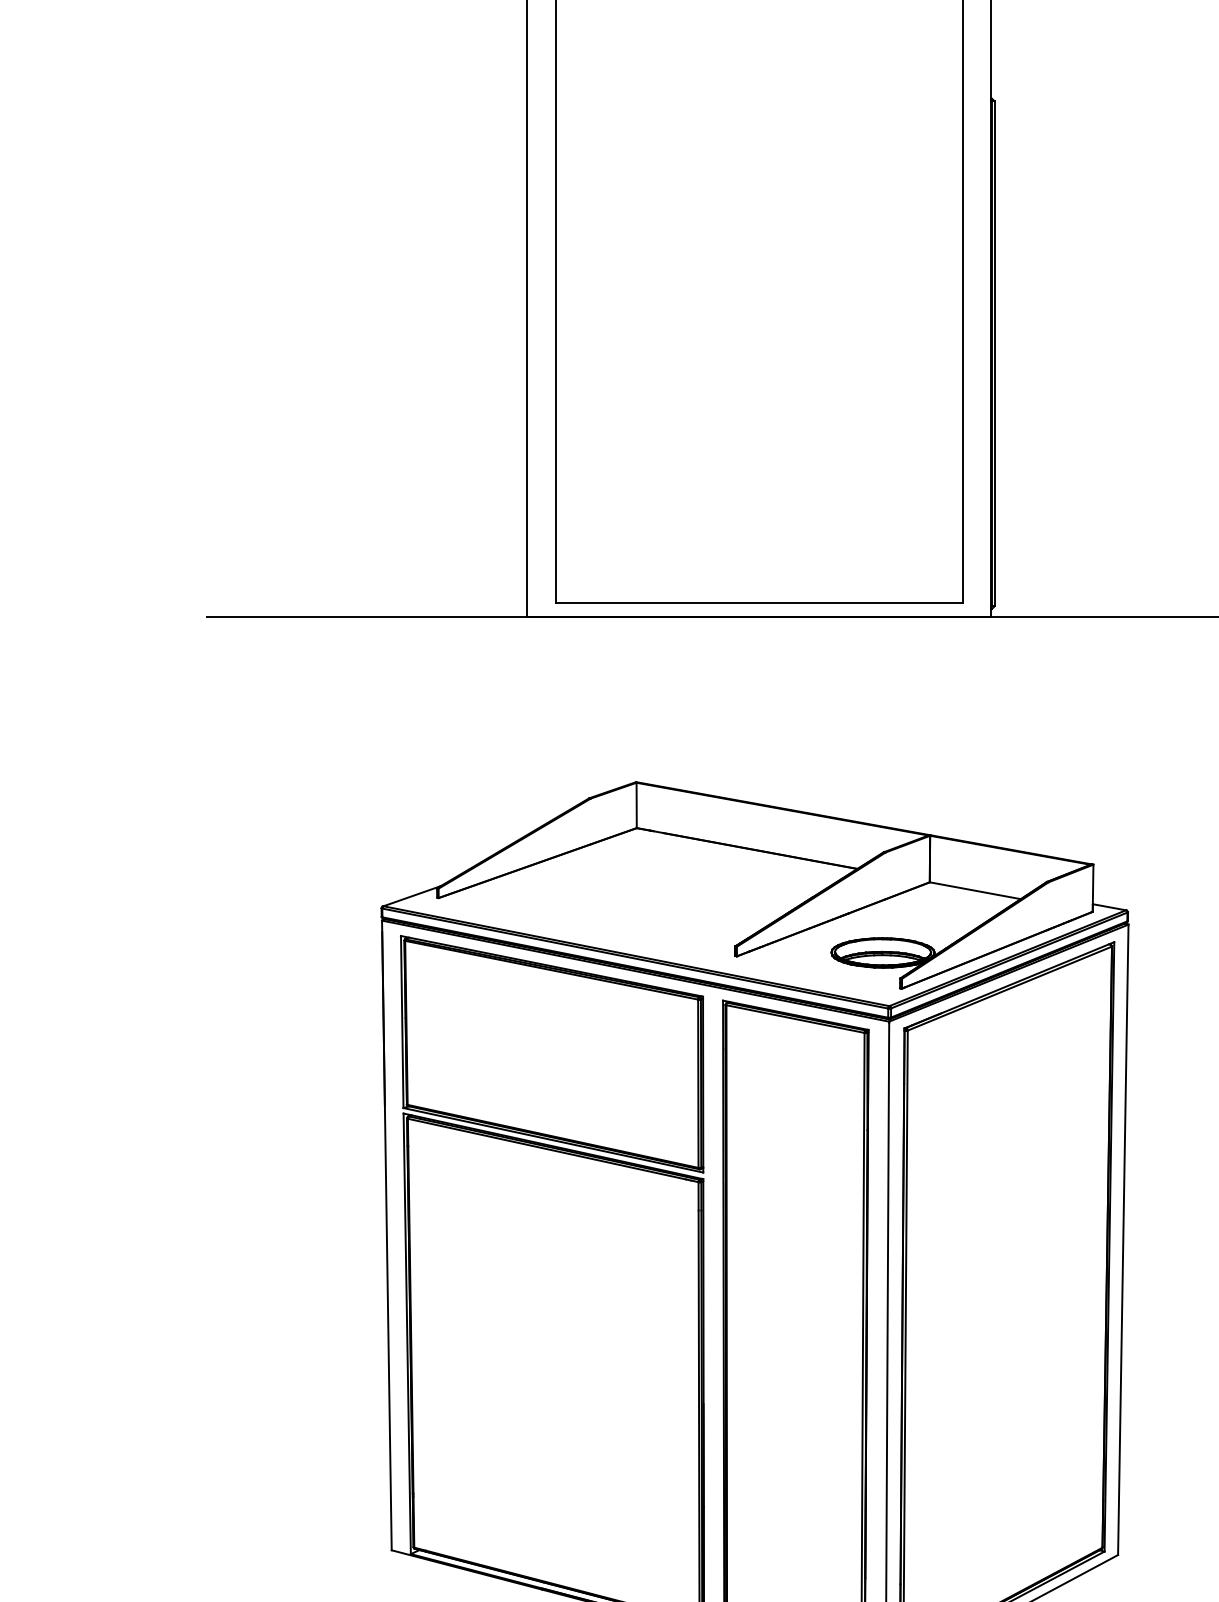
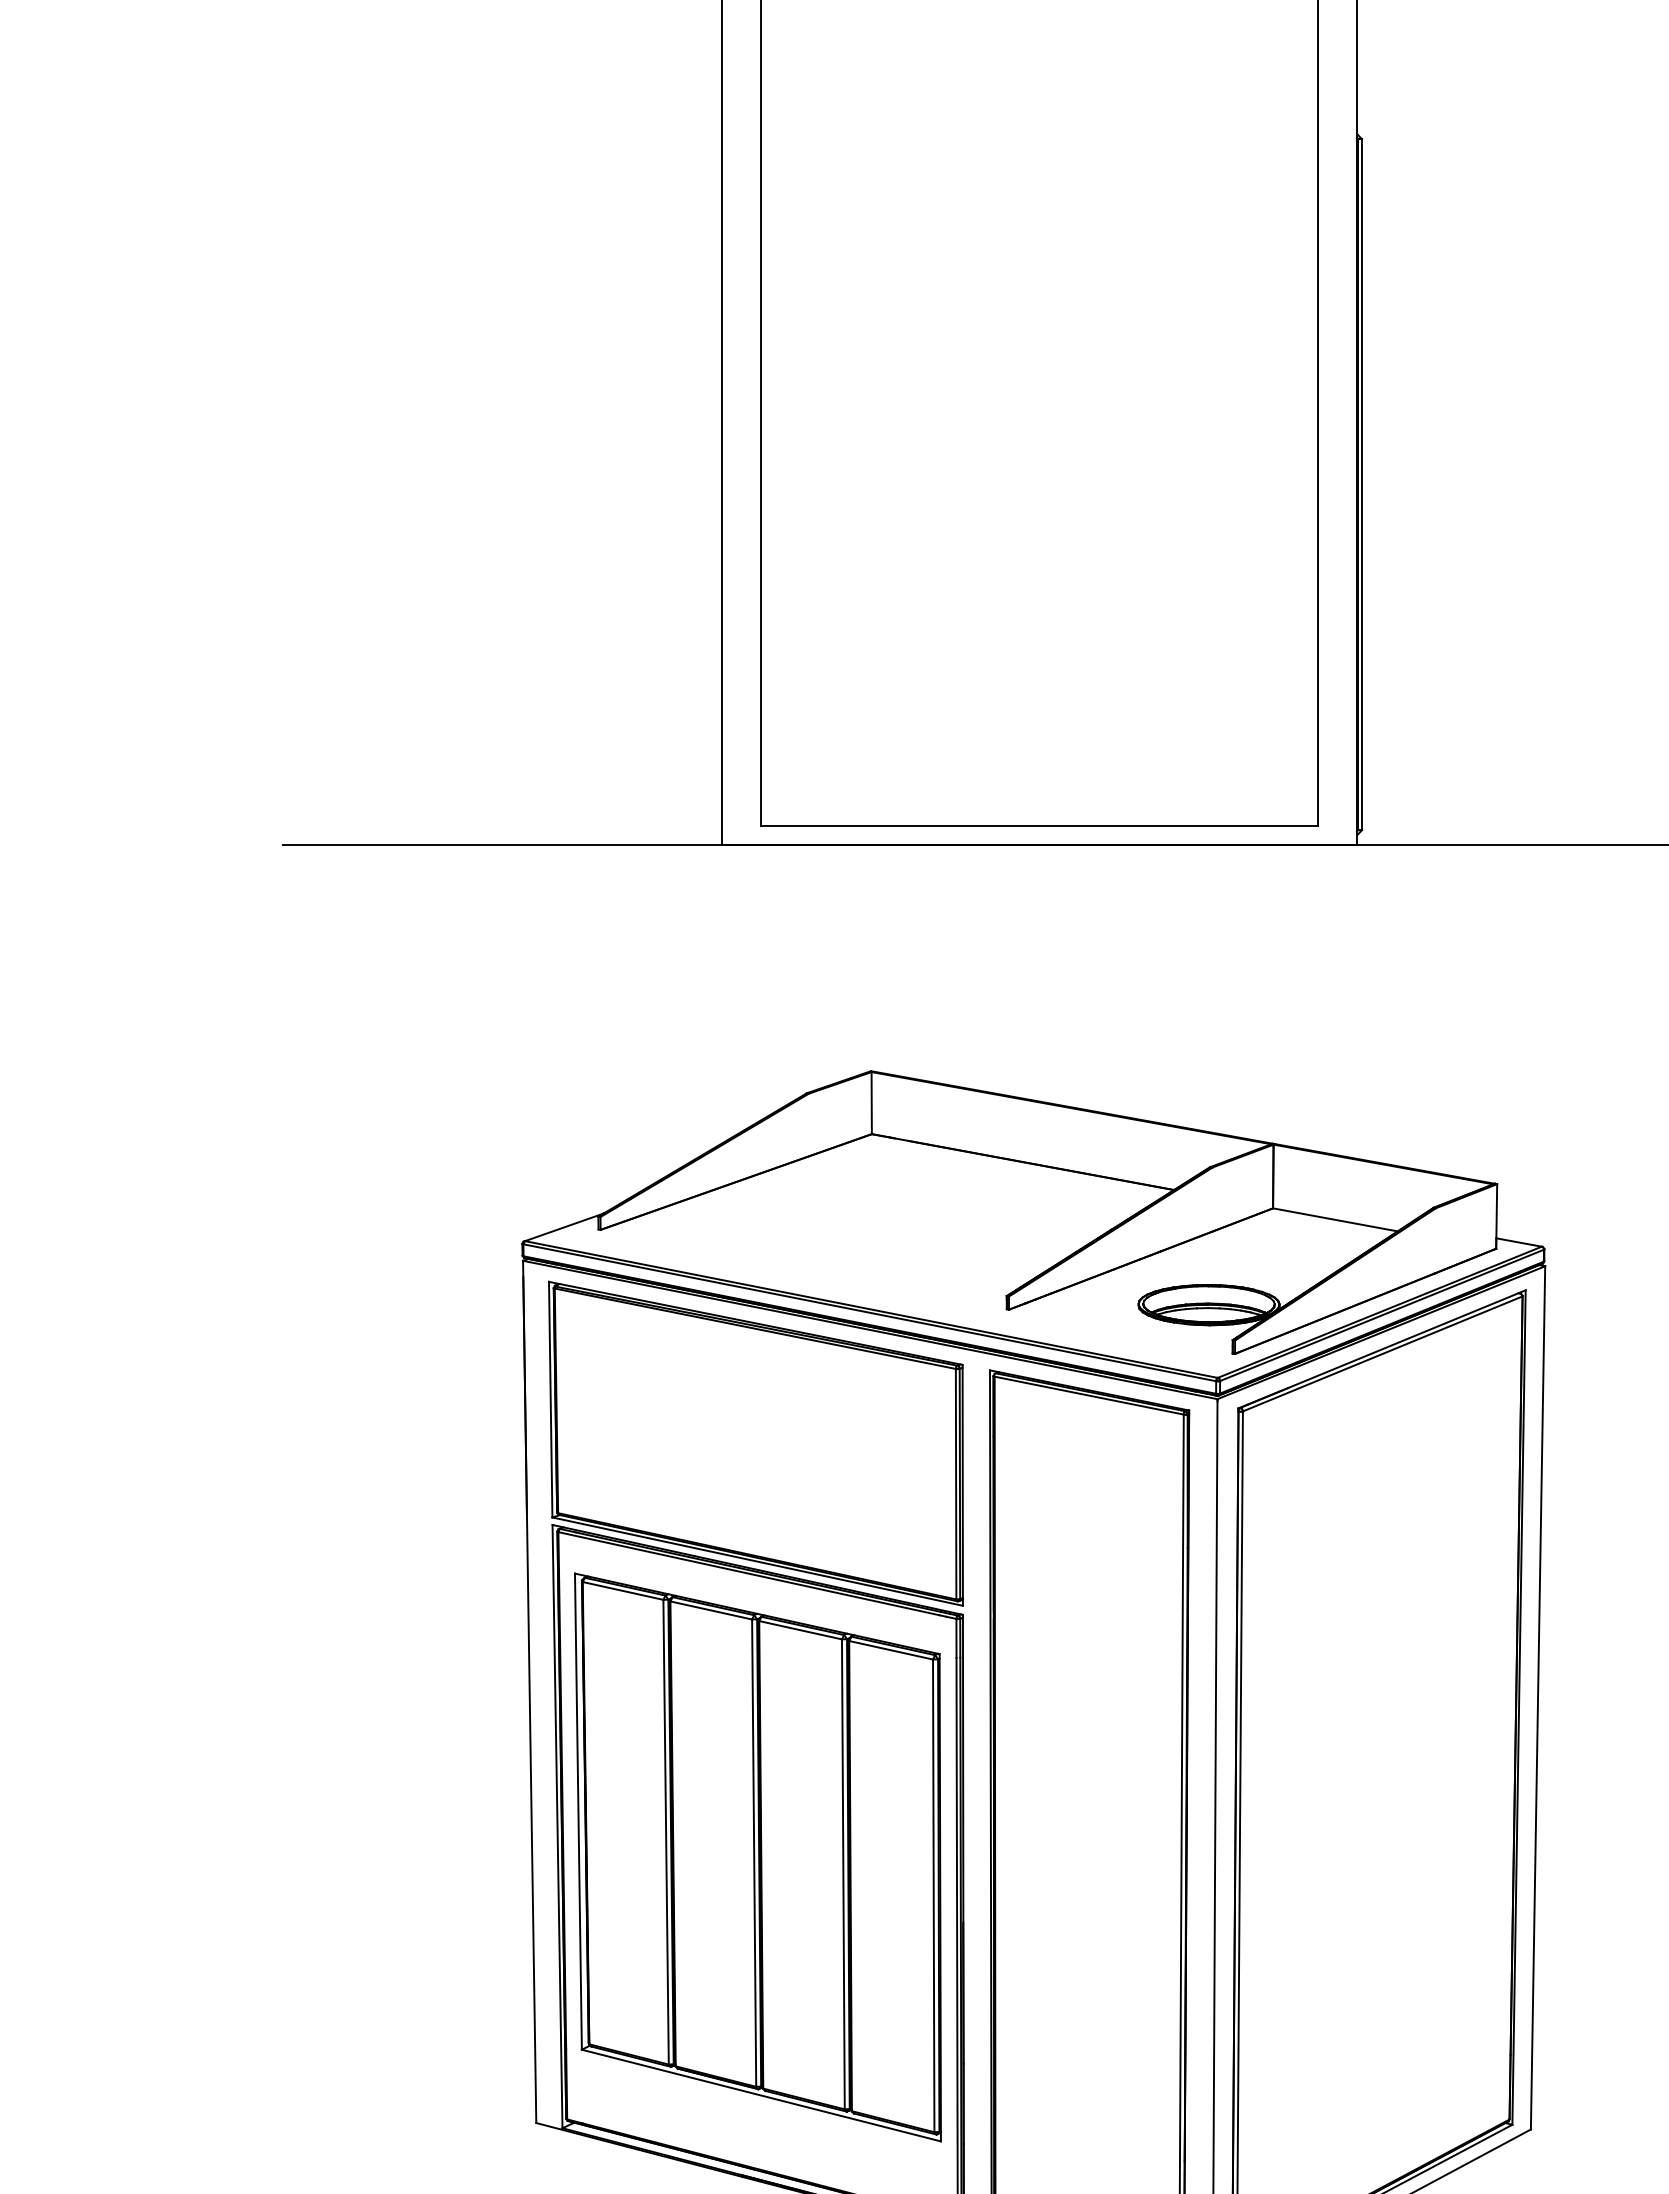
part: (553, 1356) -> (757, 1857), added

